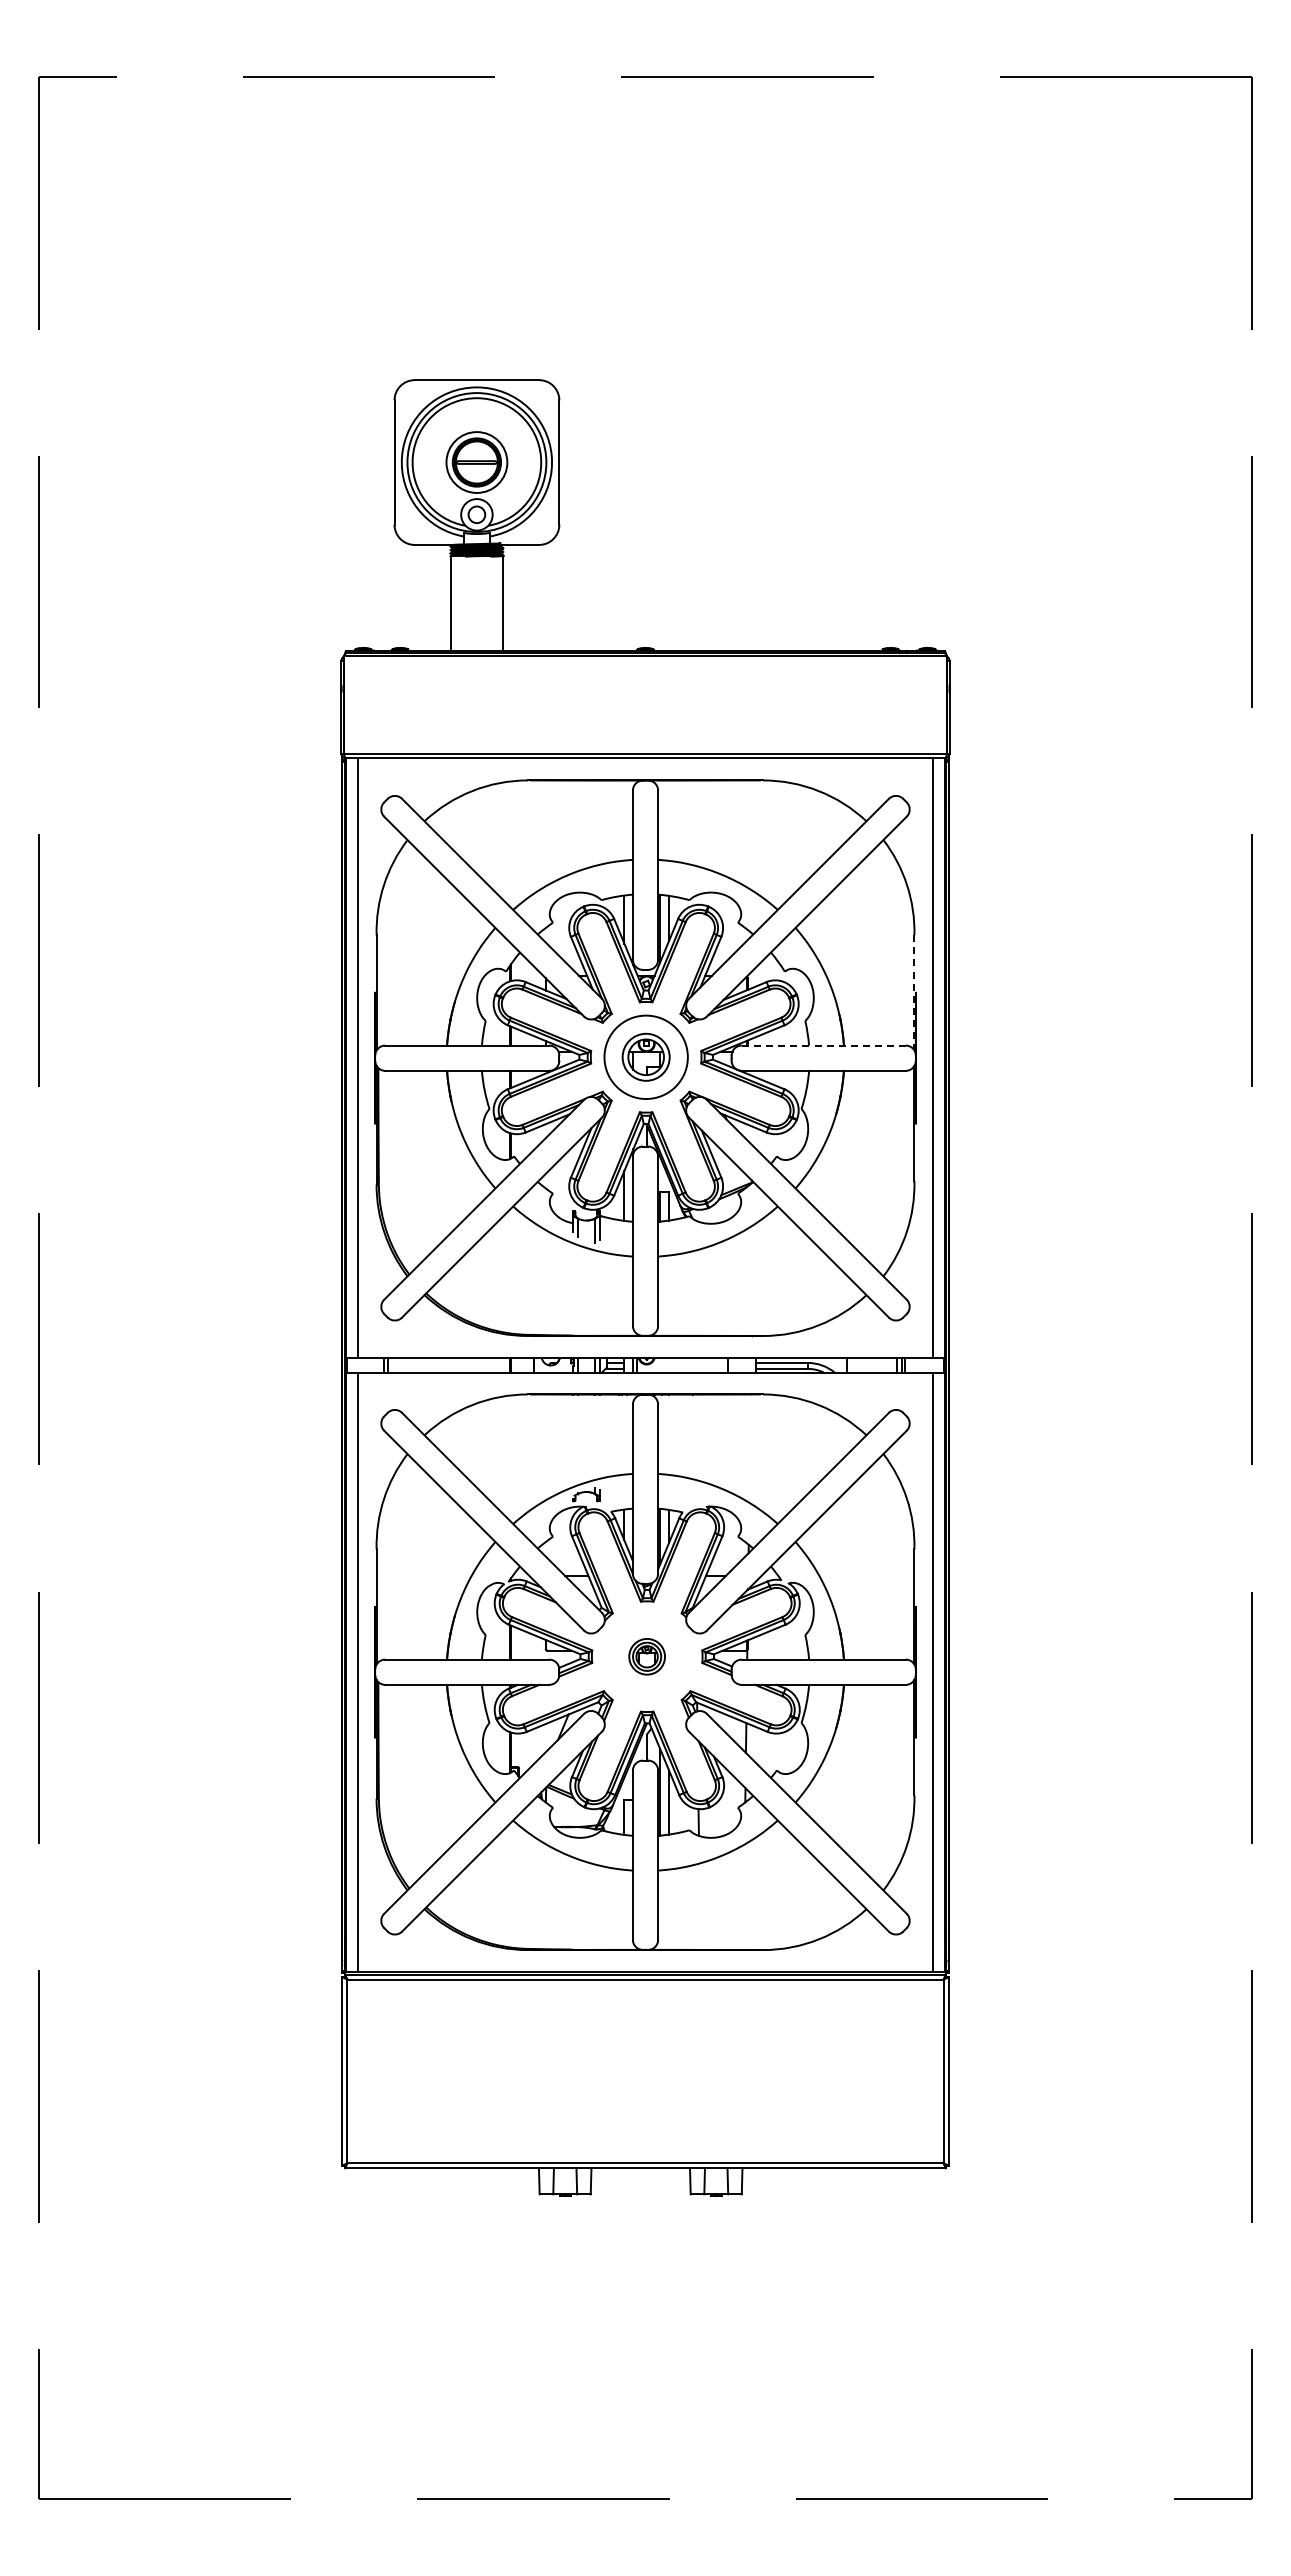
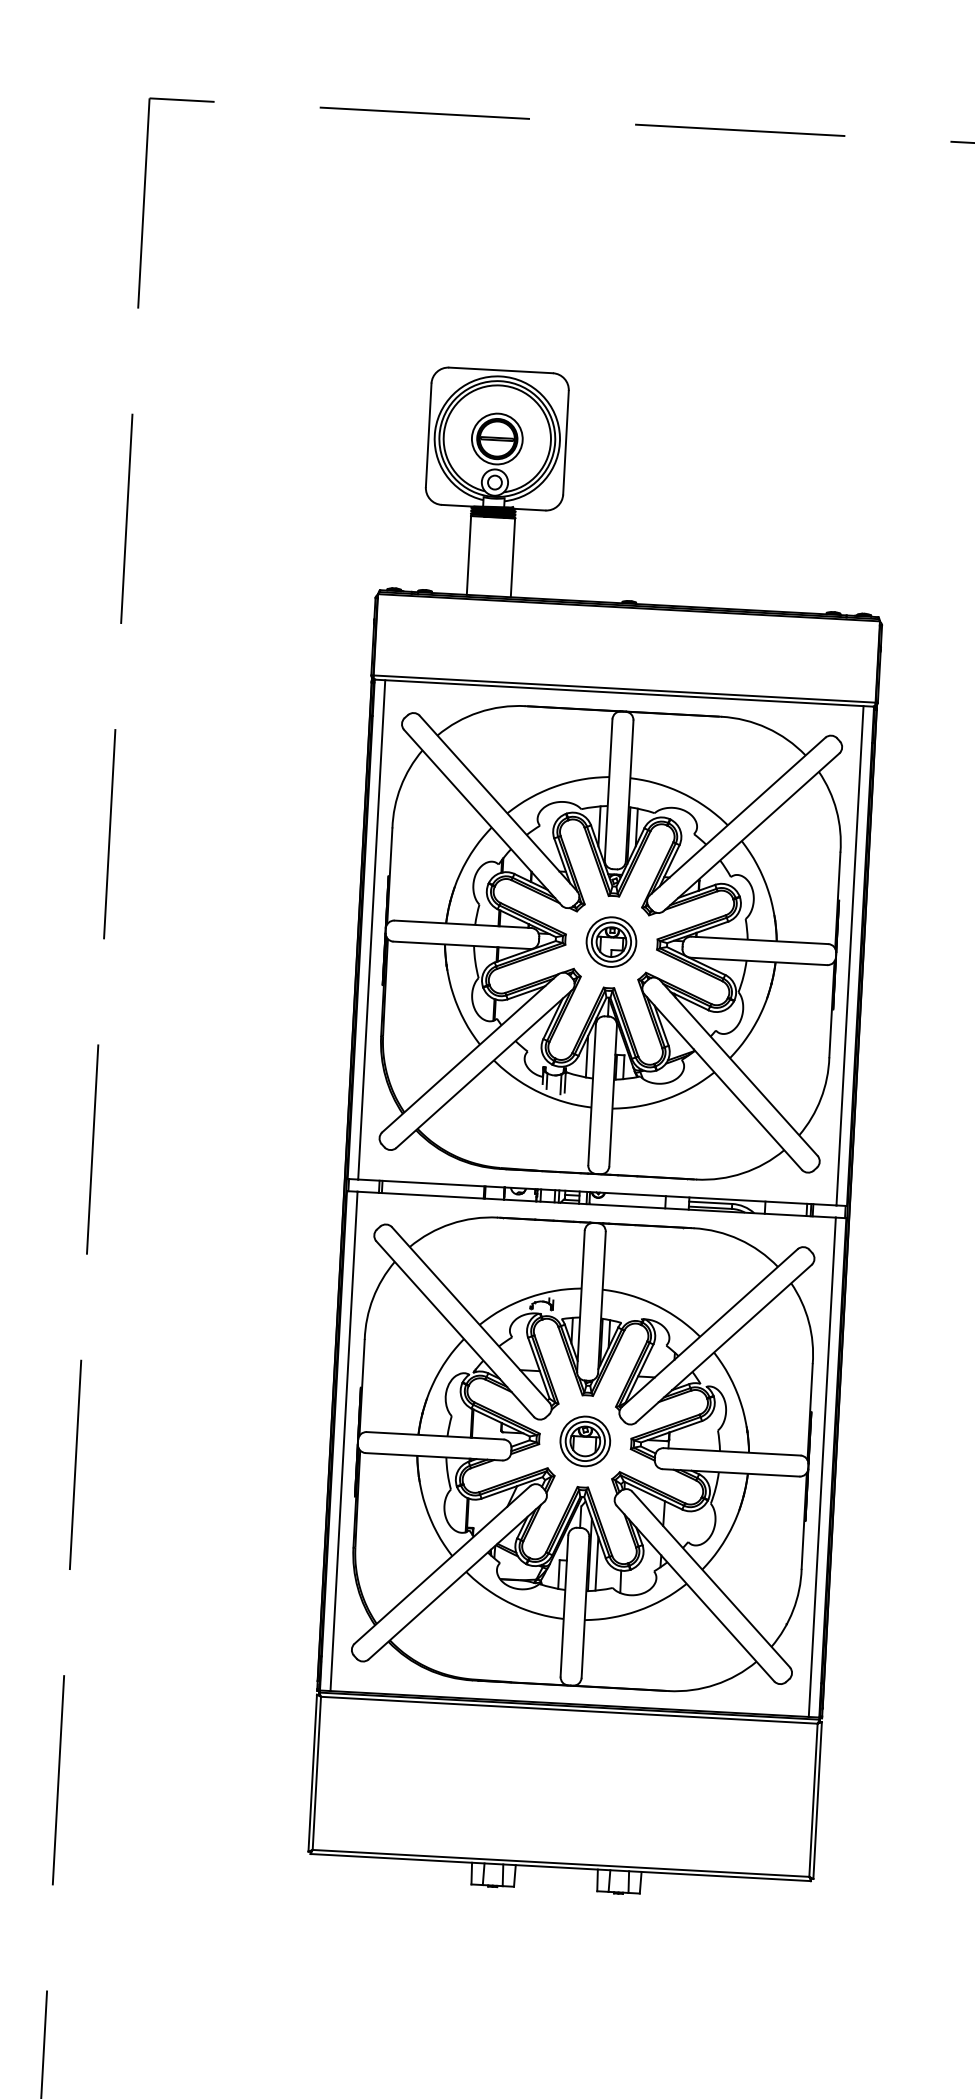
line: (914, 992) -> (837, 900), dashed -> solid
line: (823, 1045) -> (759, 940), dashed -> solid
circle: (645, 1057) -> (610, 942), size x0.71
part: (646, 1656) -> (584, 1441), size x1.67

